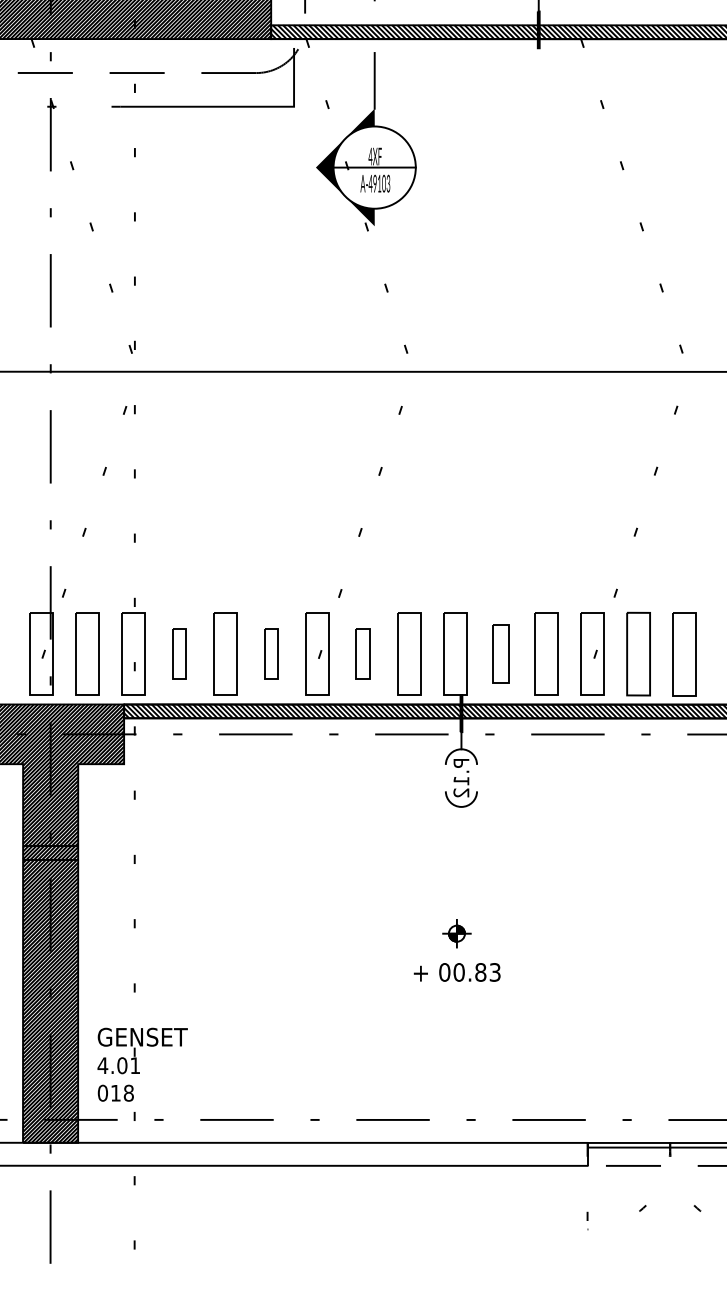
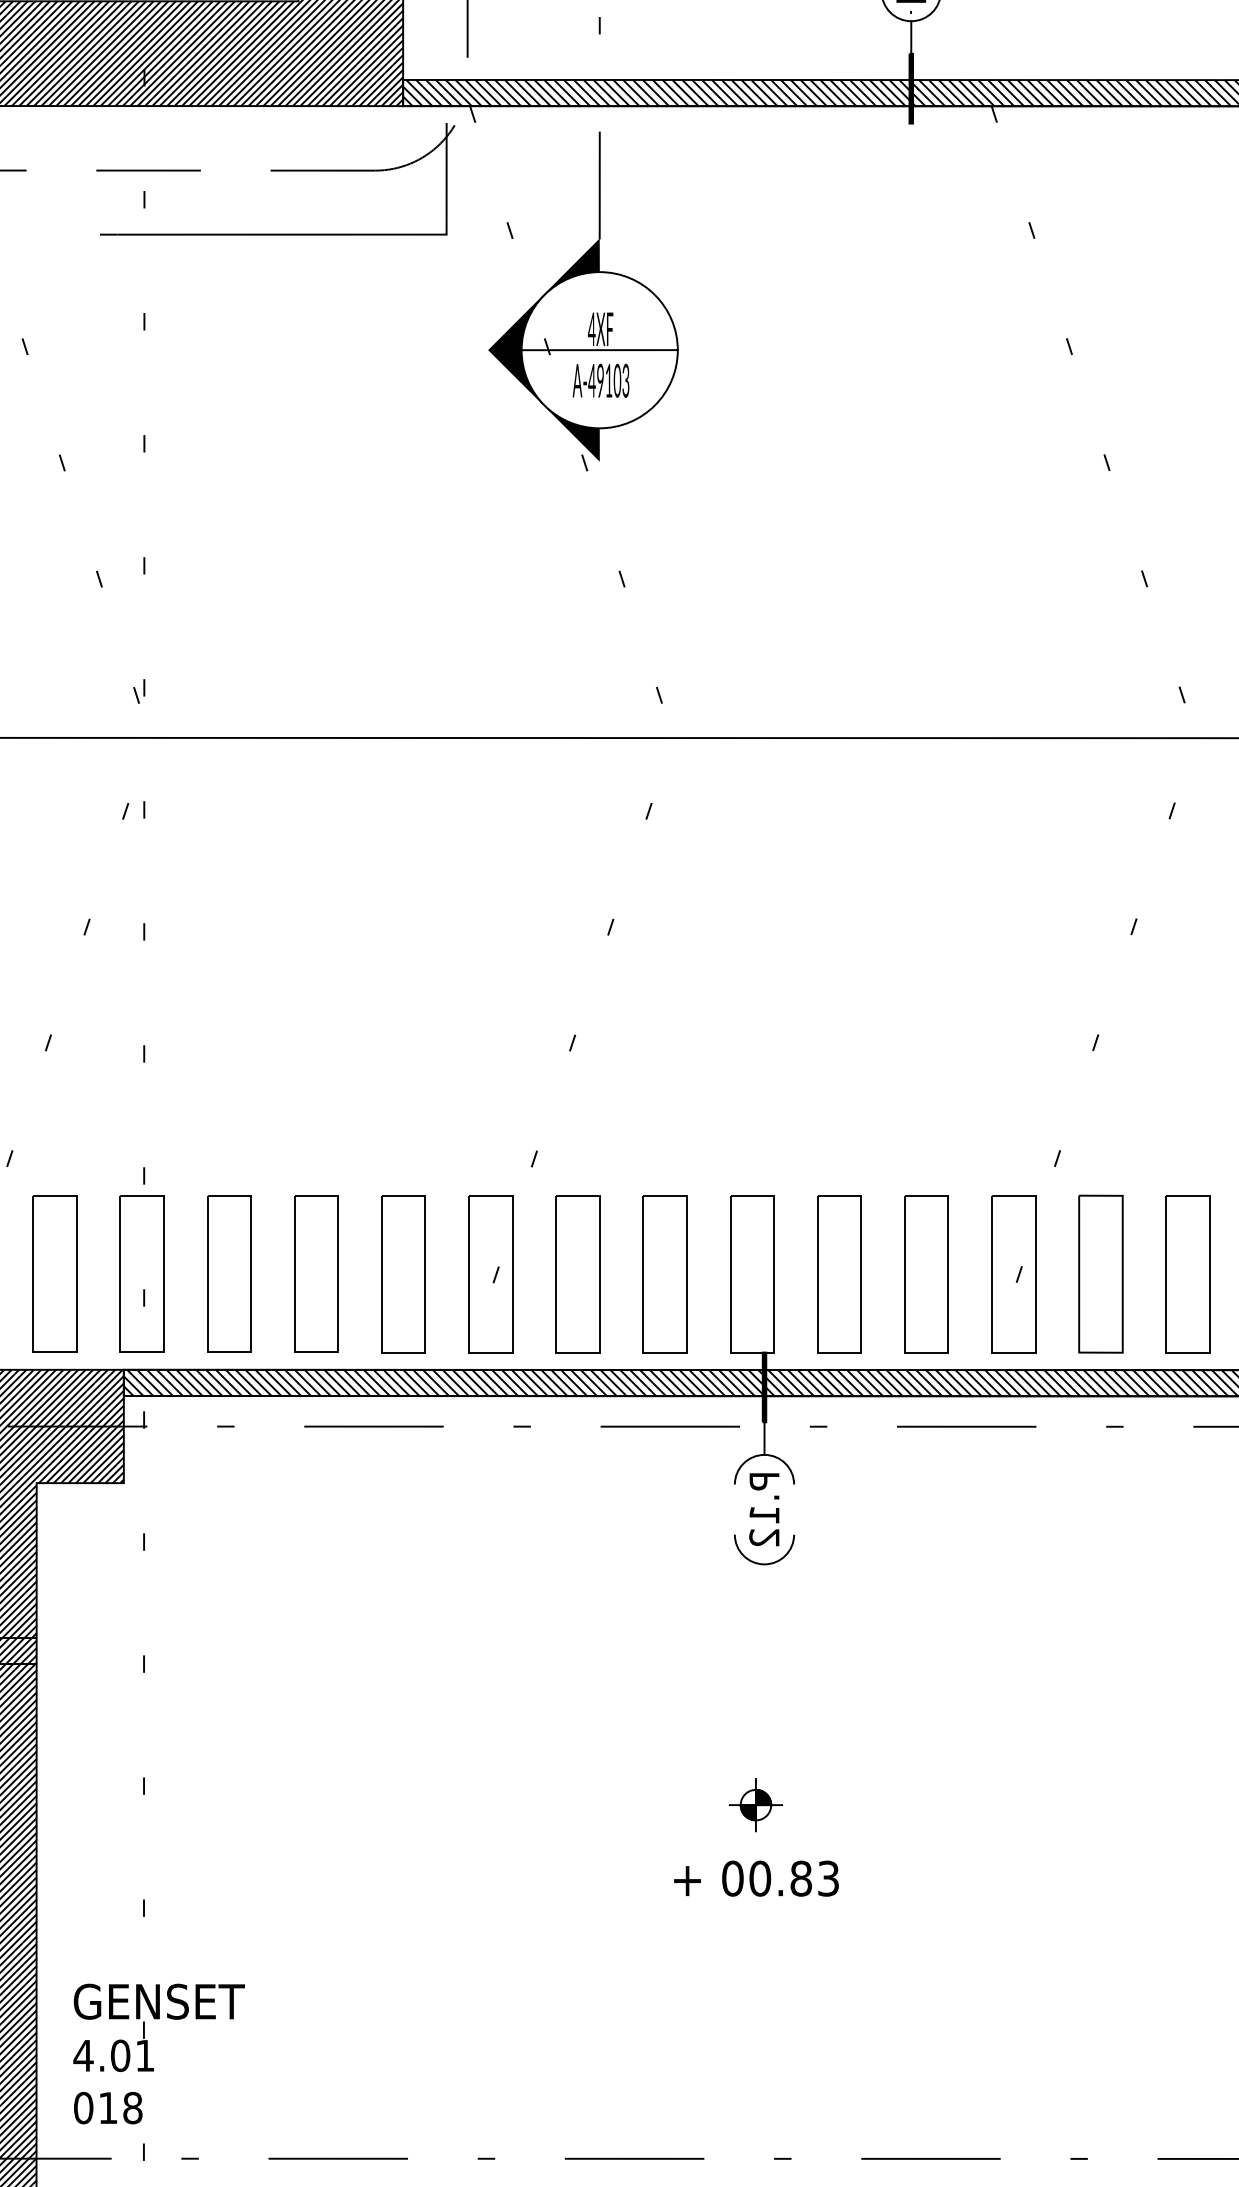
part: (179, 653) -> (229, 1272), size x1.67
part: (271, 653) -> (403, 1272), size x1.67
part: (363, 653) -> (578, 1272), size x1.67
part: (500, 653) -> (838, 1272), size x1.43

